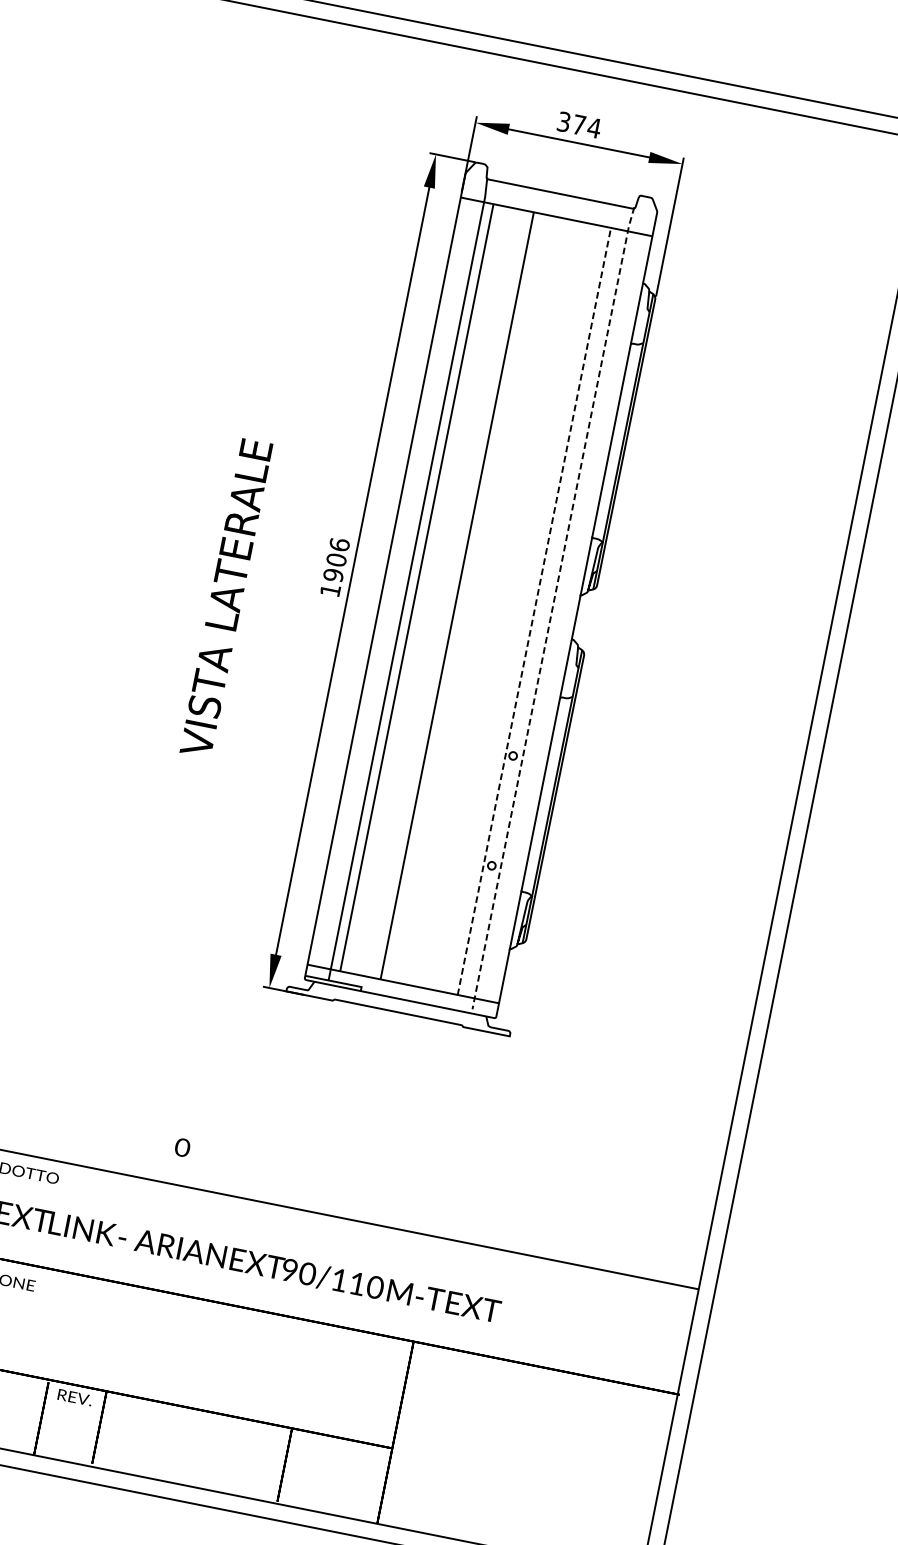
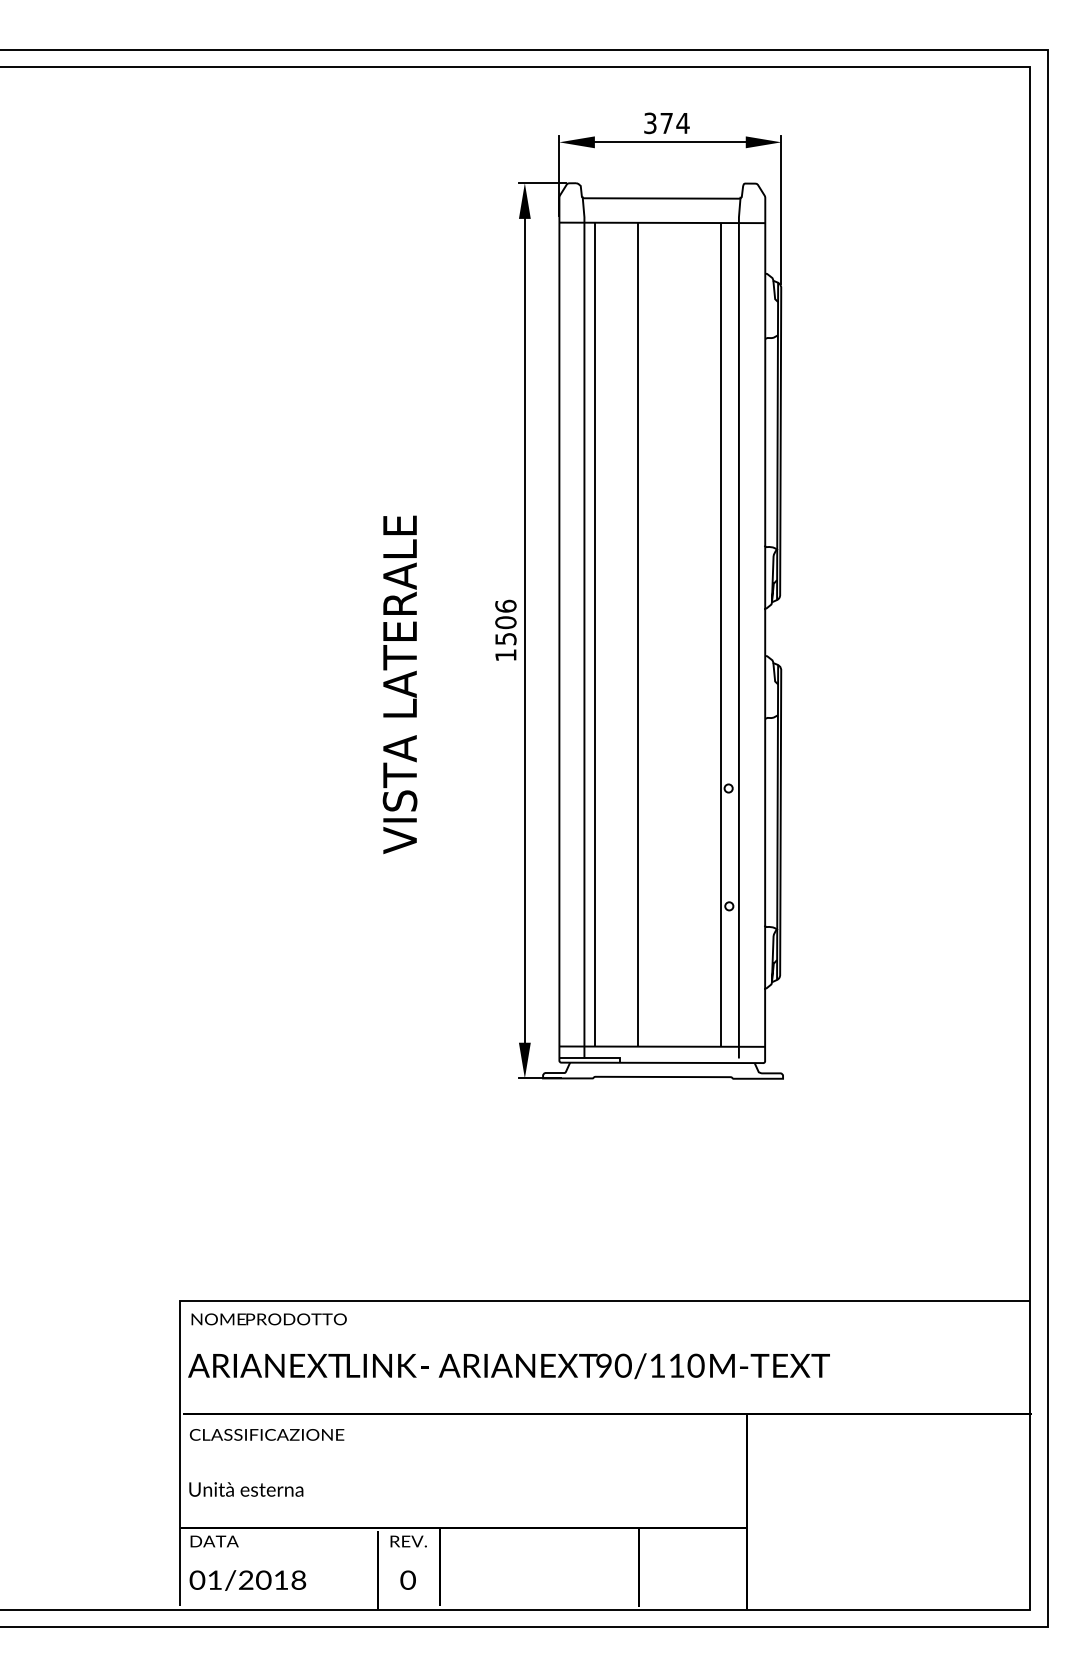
text: (333, 574) -> (505, 638), 1906 -> 1506
line: (552, 606) -> (738, 626), dashed -> solid
line: (534, 611) -> (720, 635), dashed -> solid
text: (182, 1146) -> (407, 1579), moved

